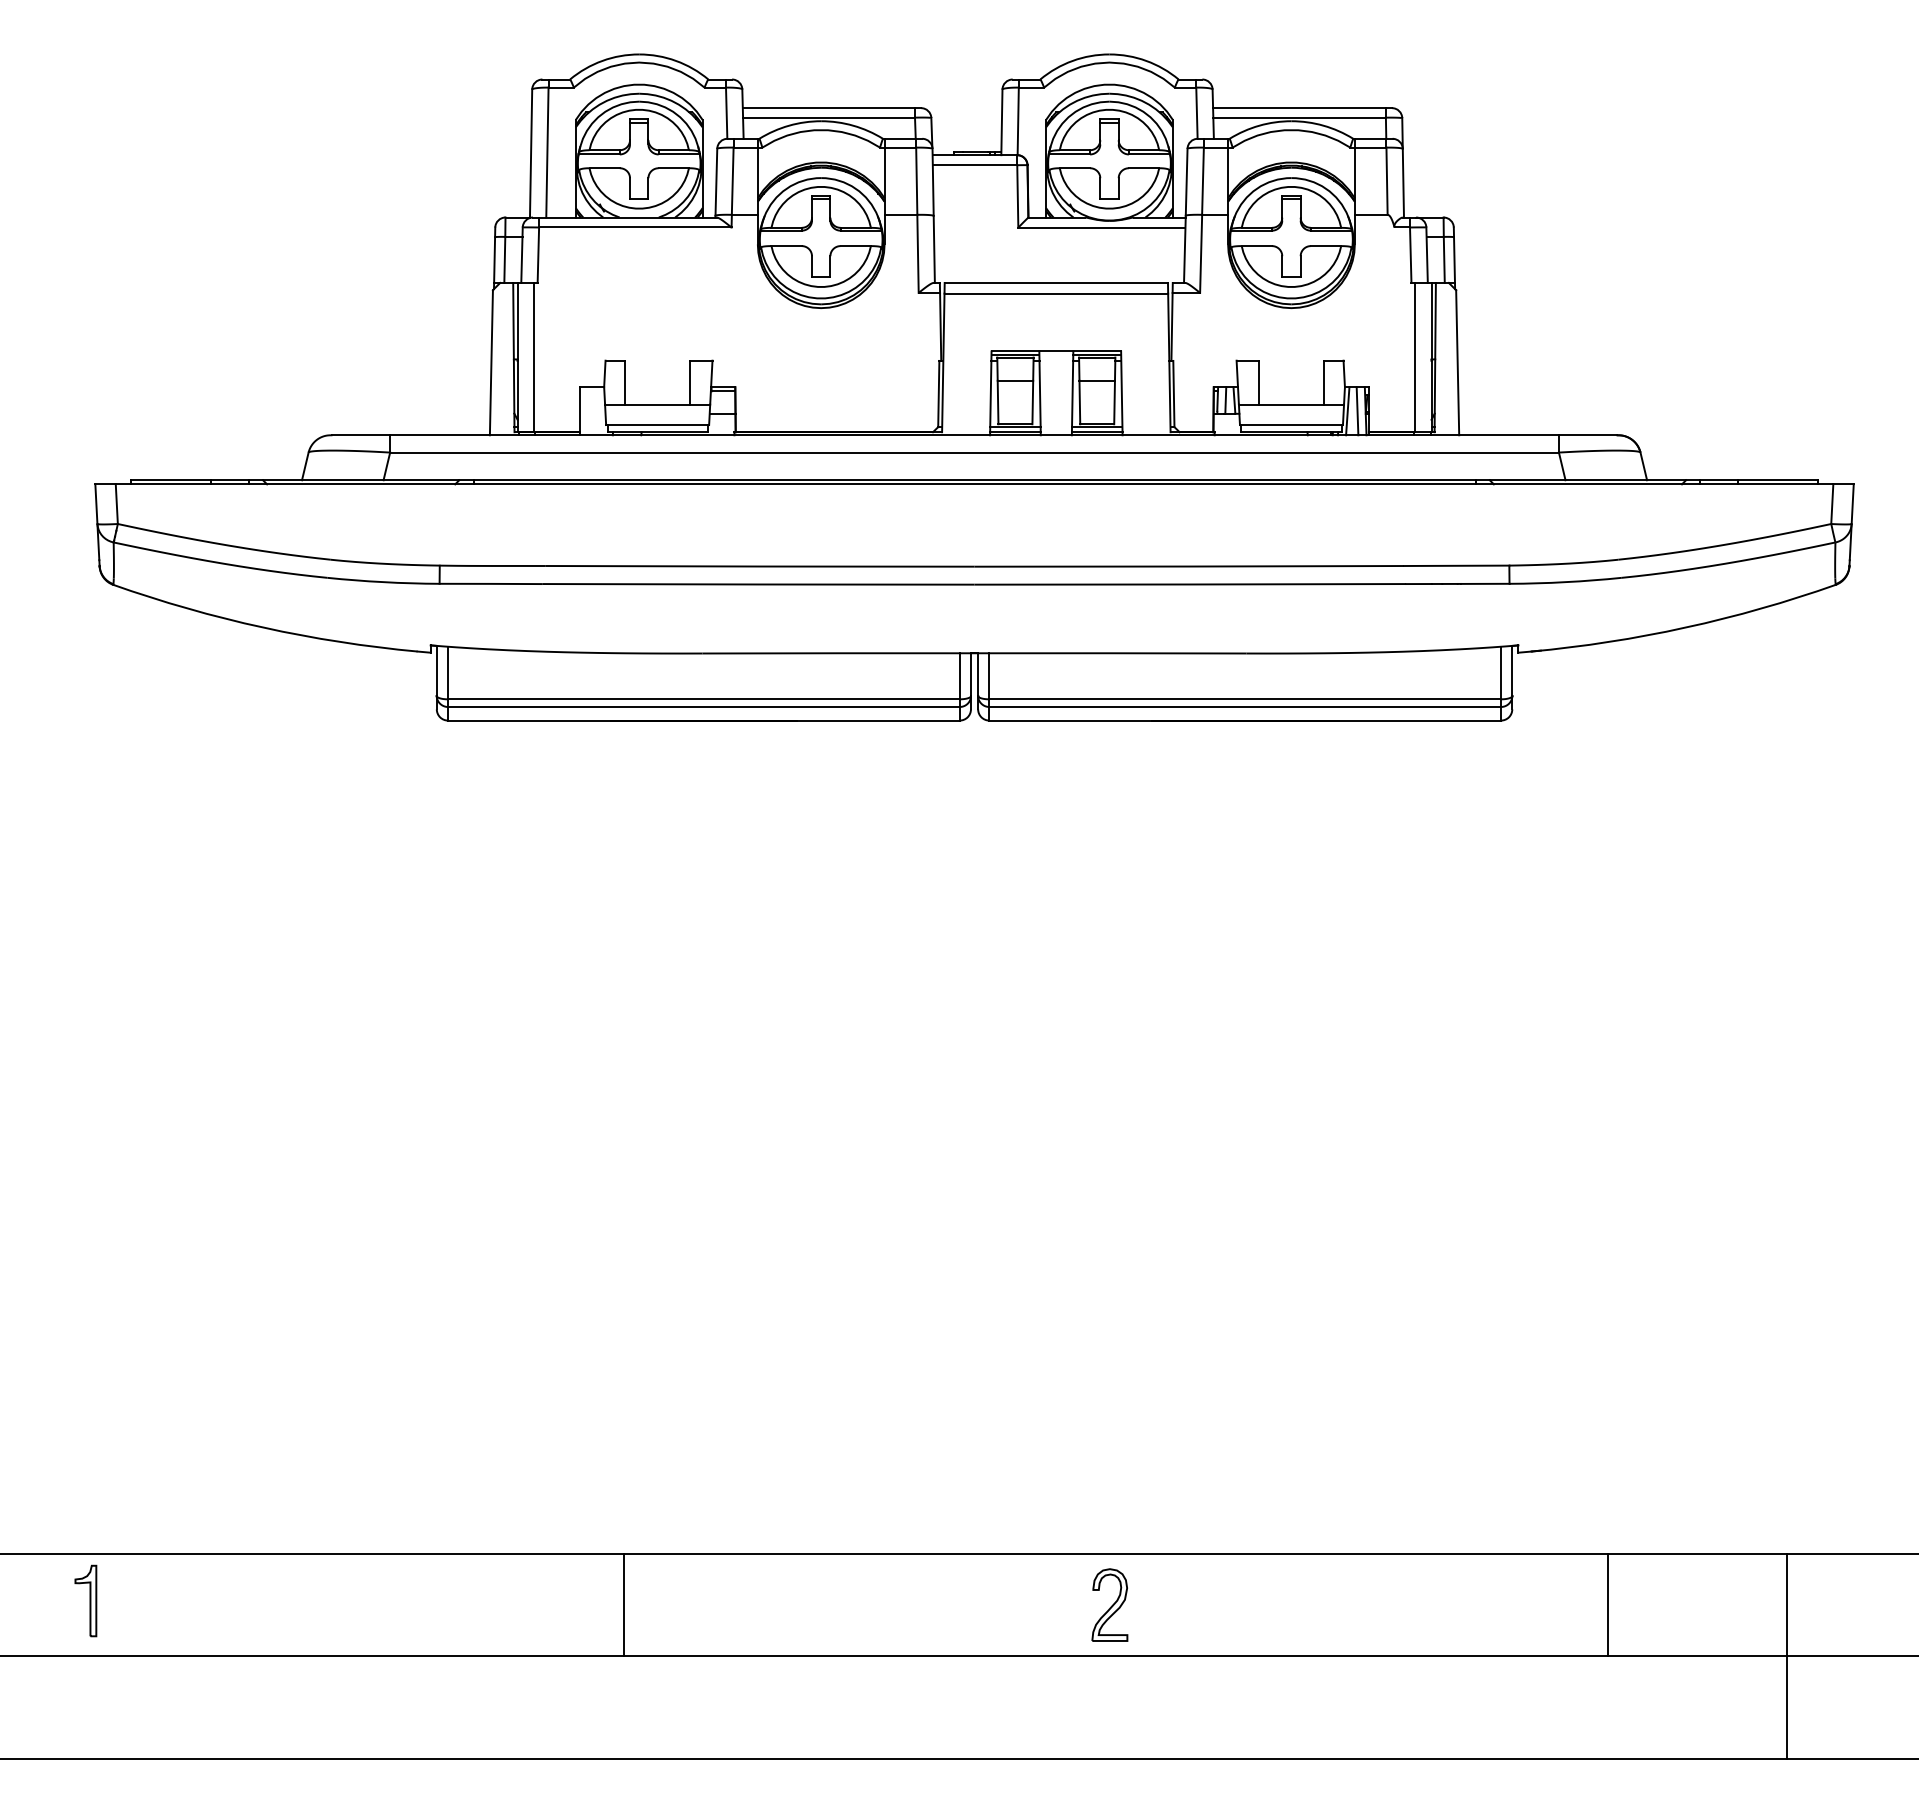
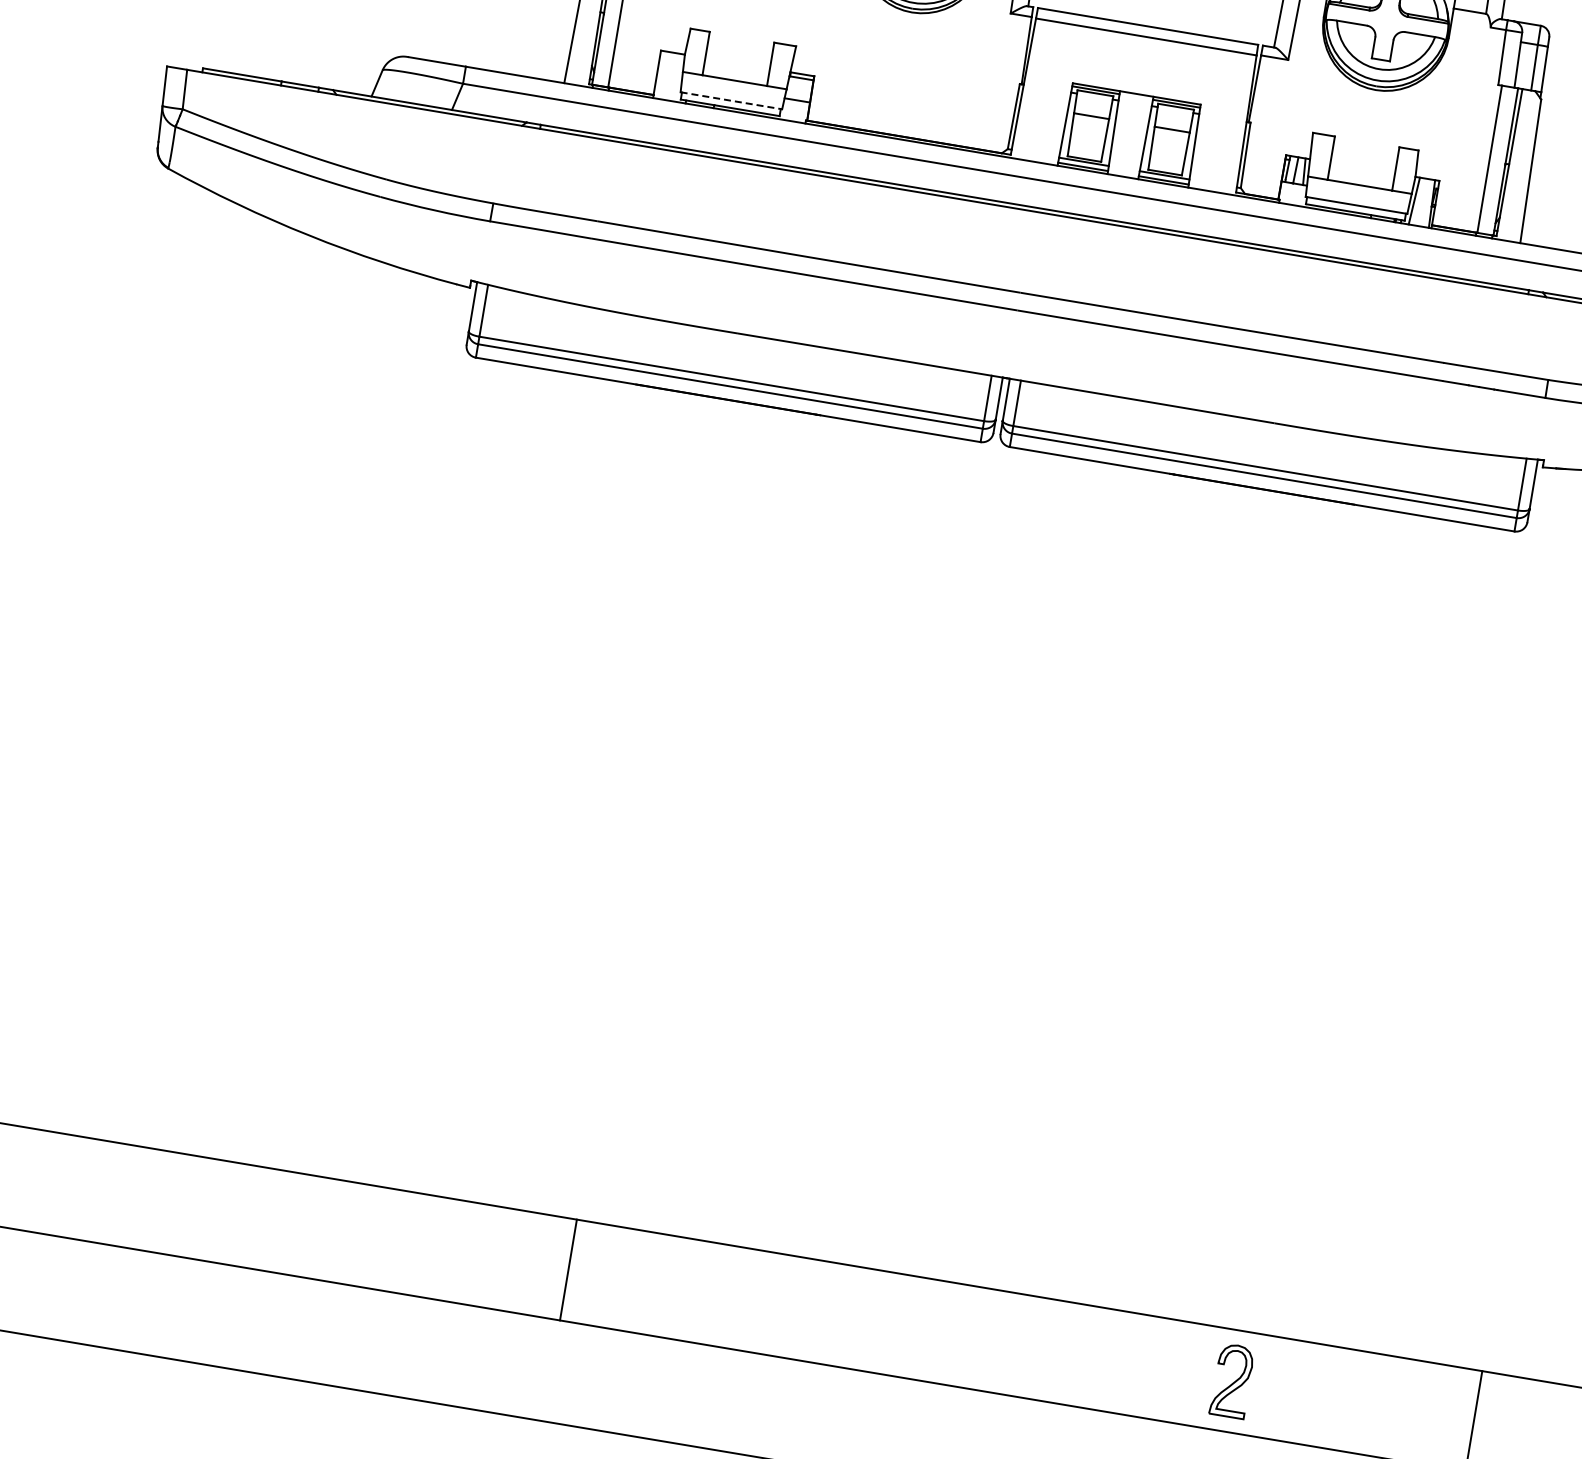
line: (1357, 411) -> (1423, 202), removed
line: (658, 425) -> (732, 101), solid -> dashed
part: (1109, 1604) -> (1231, 1380), moved
line: (623, 1605) -> (568, 1270), moved

